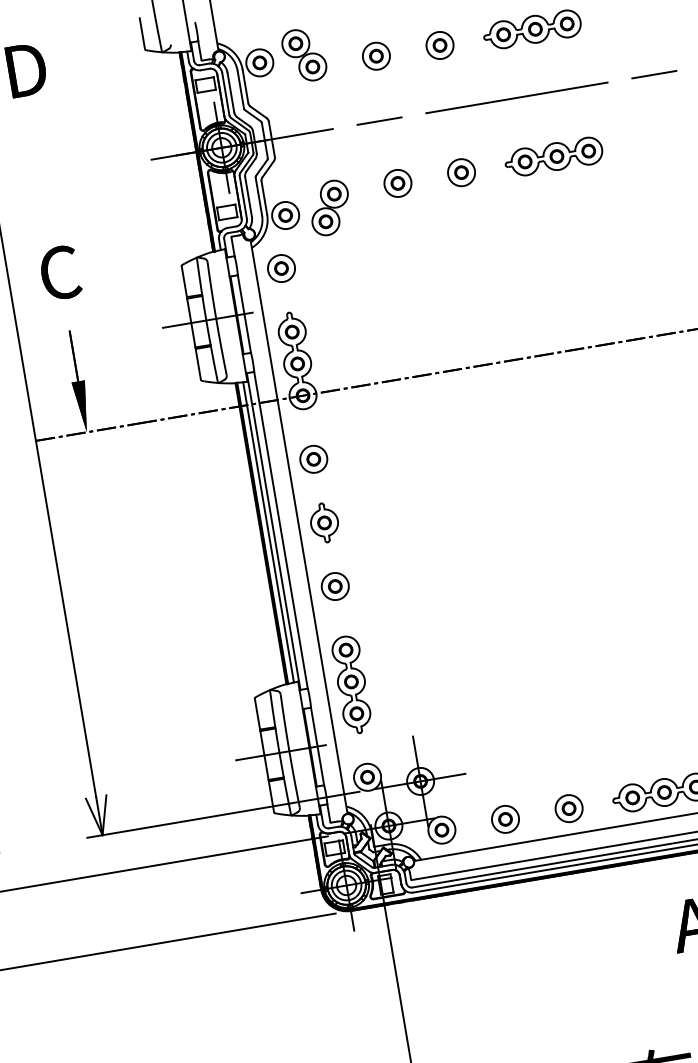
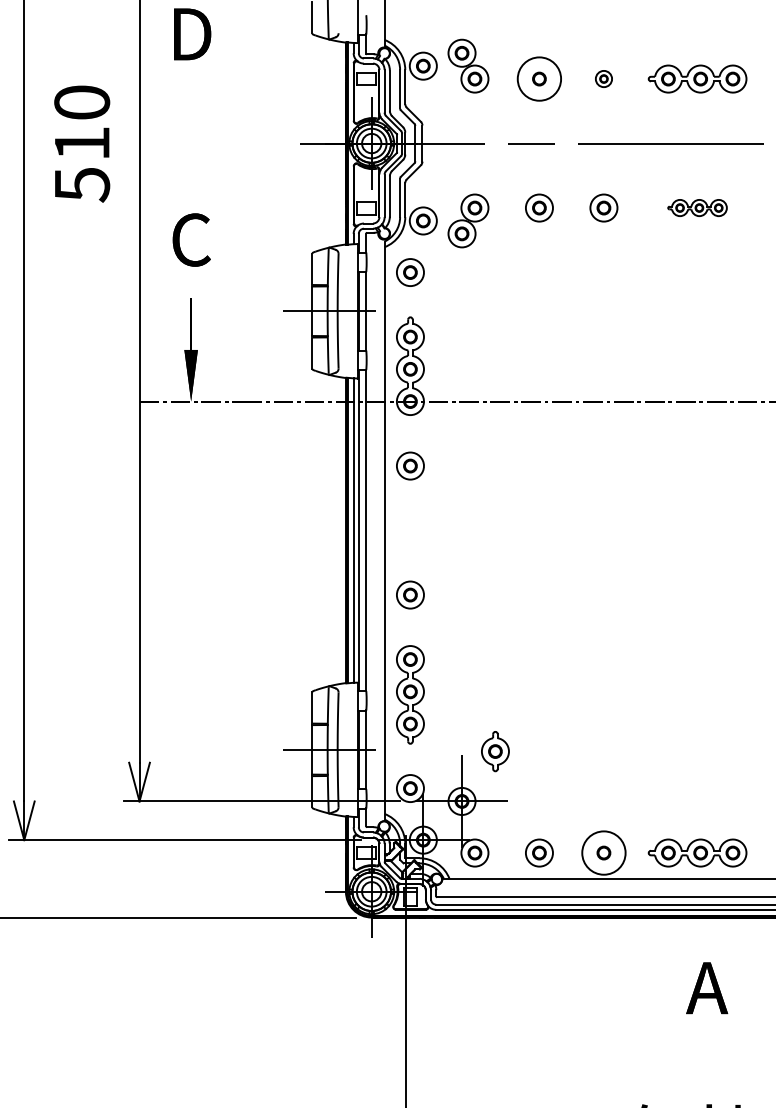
part: (439, 45) -> (603, 78), size x0.6
circle: (375, 55) -> (538, 78), size x1.6
part: (553, 156) -> (697, 207), size x0.6
part: (324, 522) -> (495, 751), moved
circle: (568, 808) -> (603, 852), size x1.6

